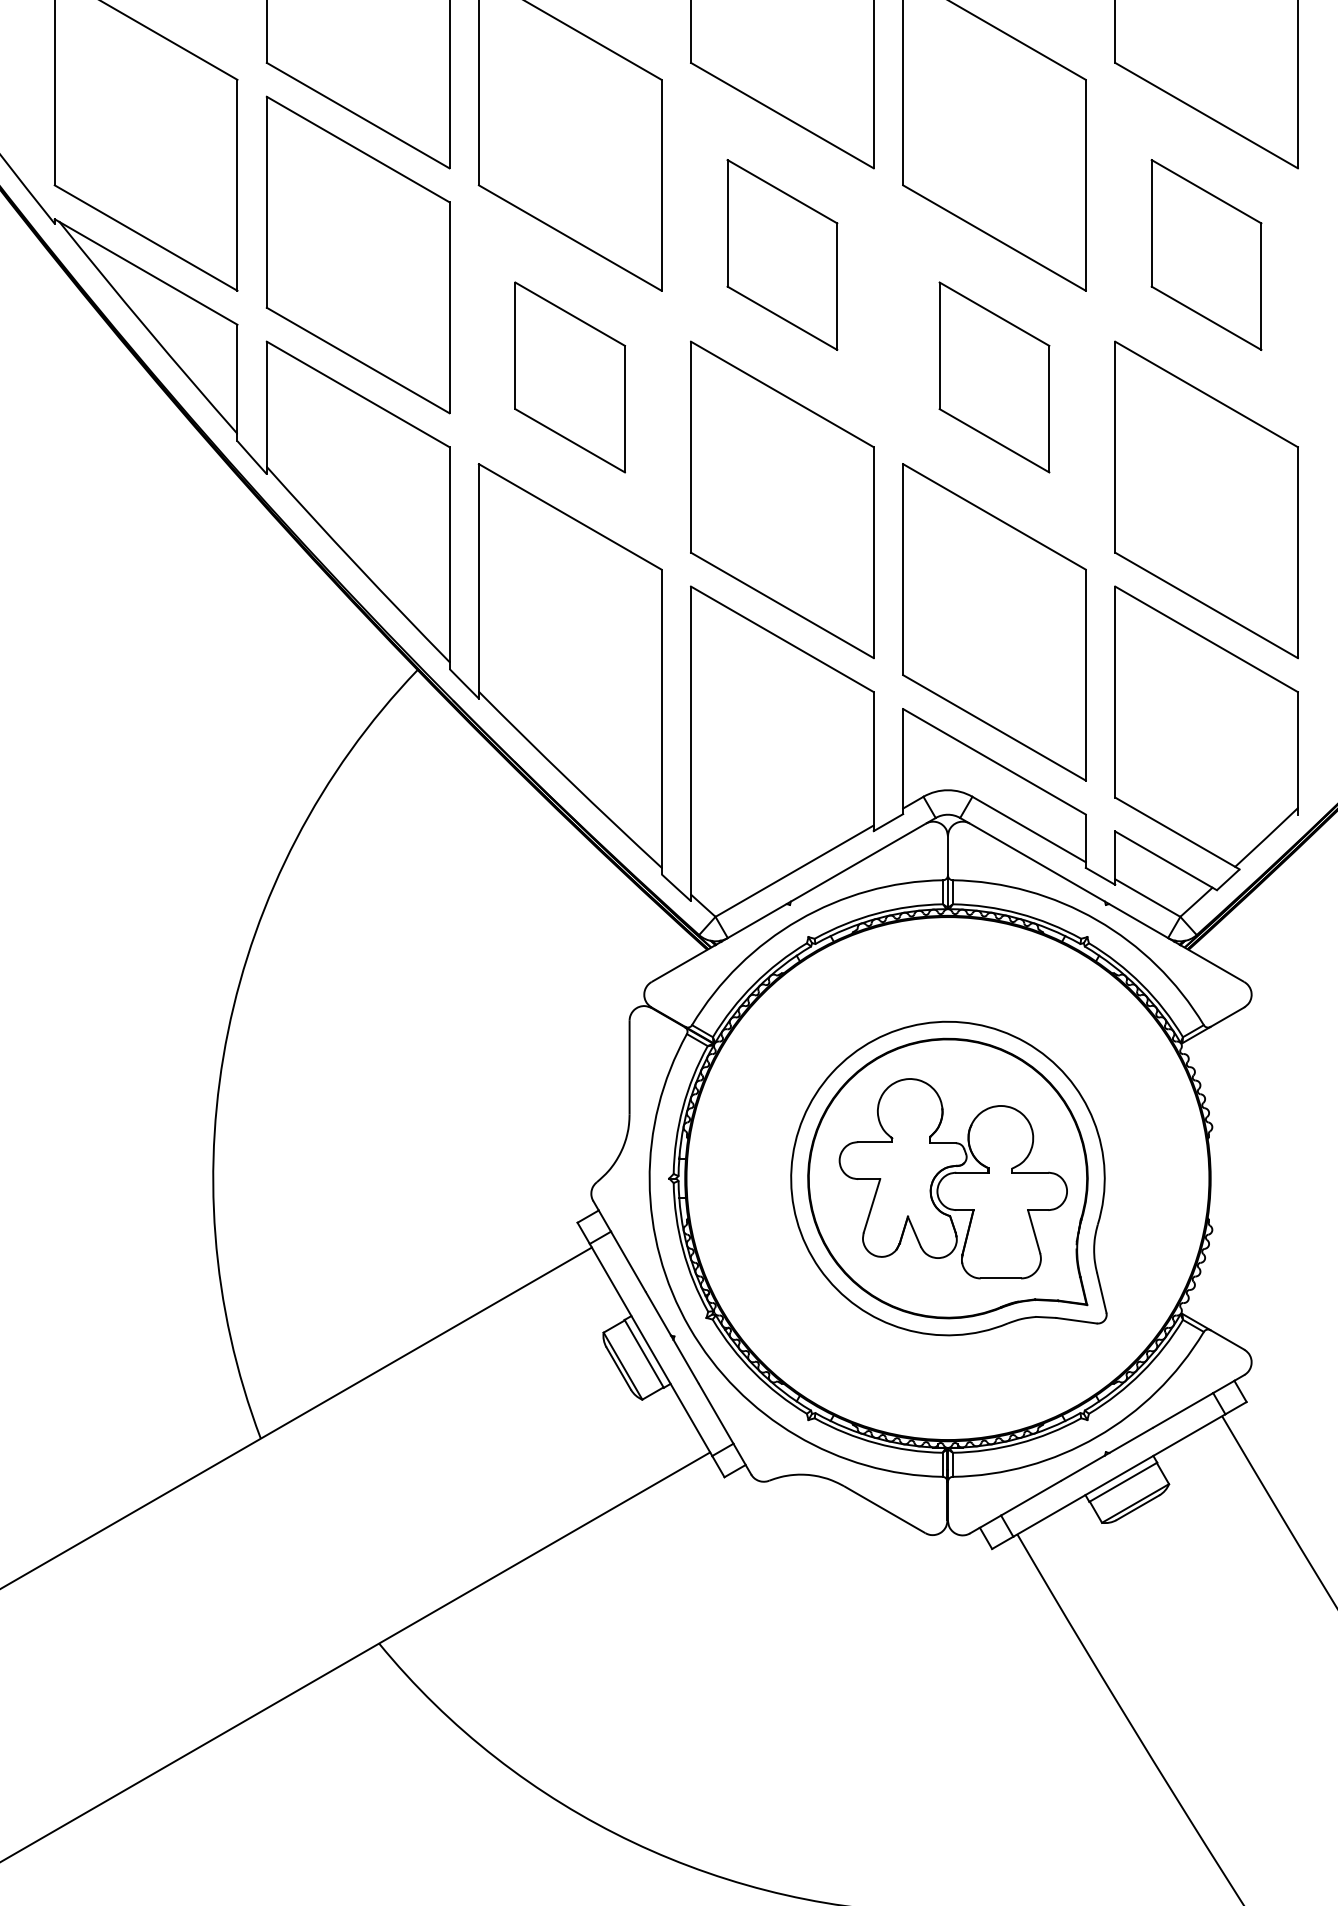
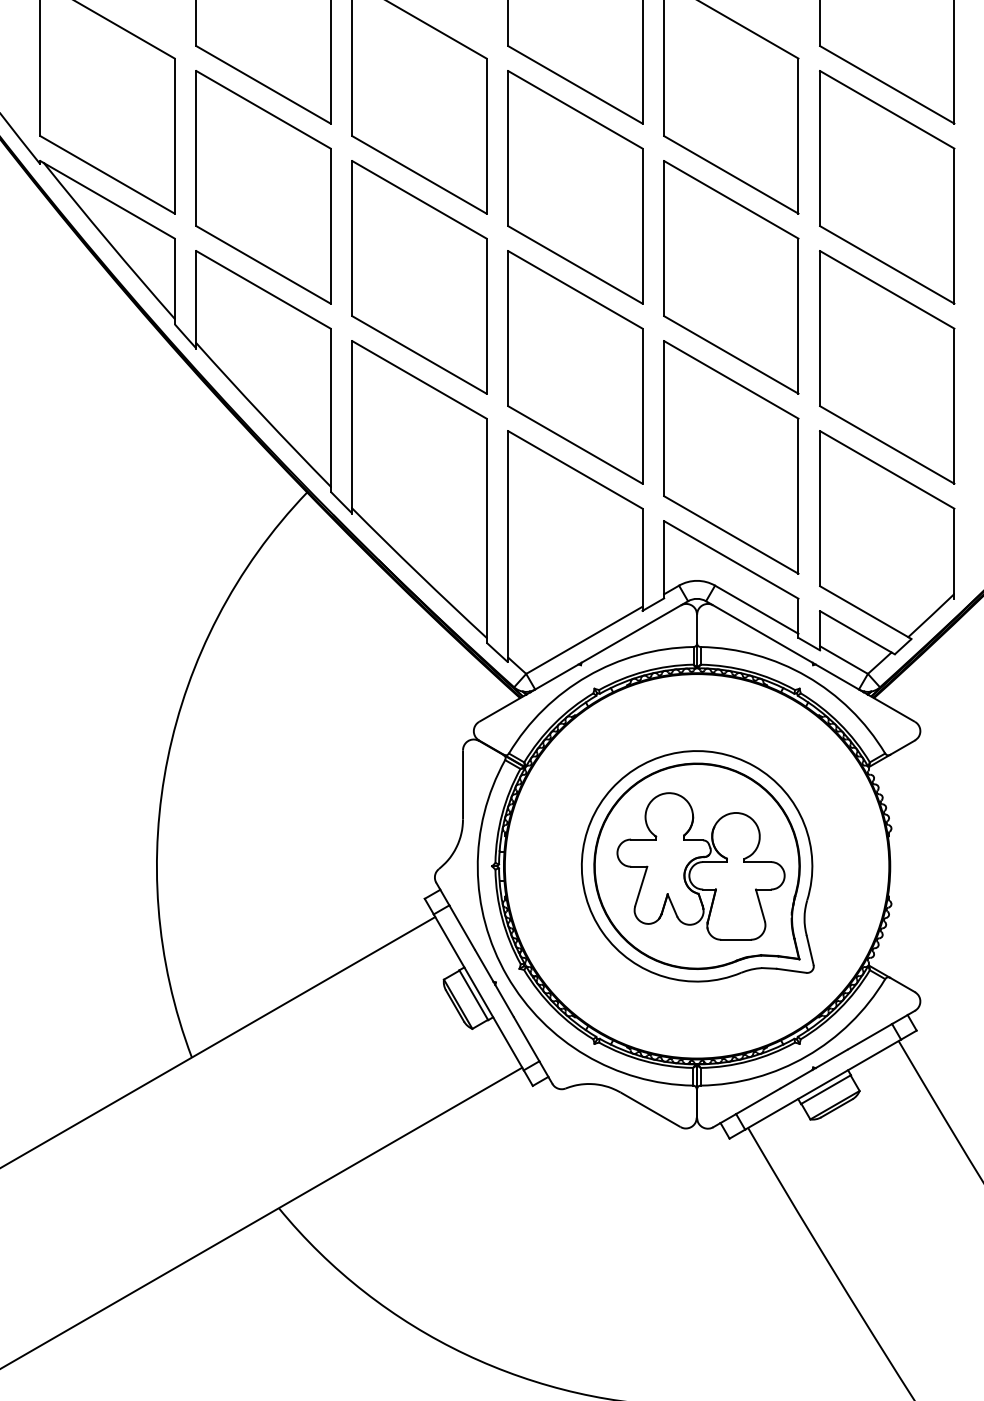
part: (782, 254) -> (575, 186), size x1.67
part: (1206, 254) -> (887, 186), size x1.67
part: (569, 377) -> (418, 277), size x1.67
part: (994, 377) -> (731, 277), size x1.67

